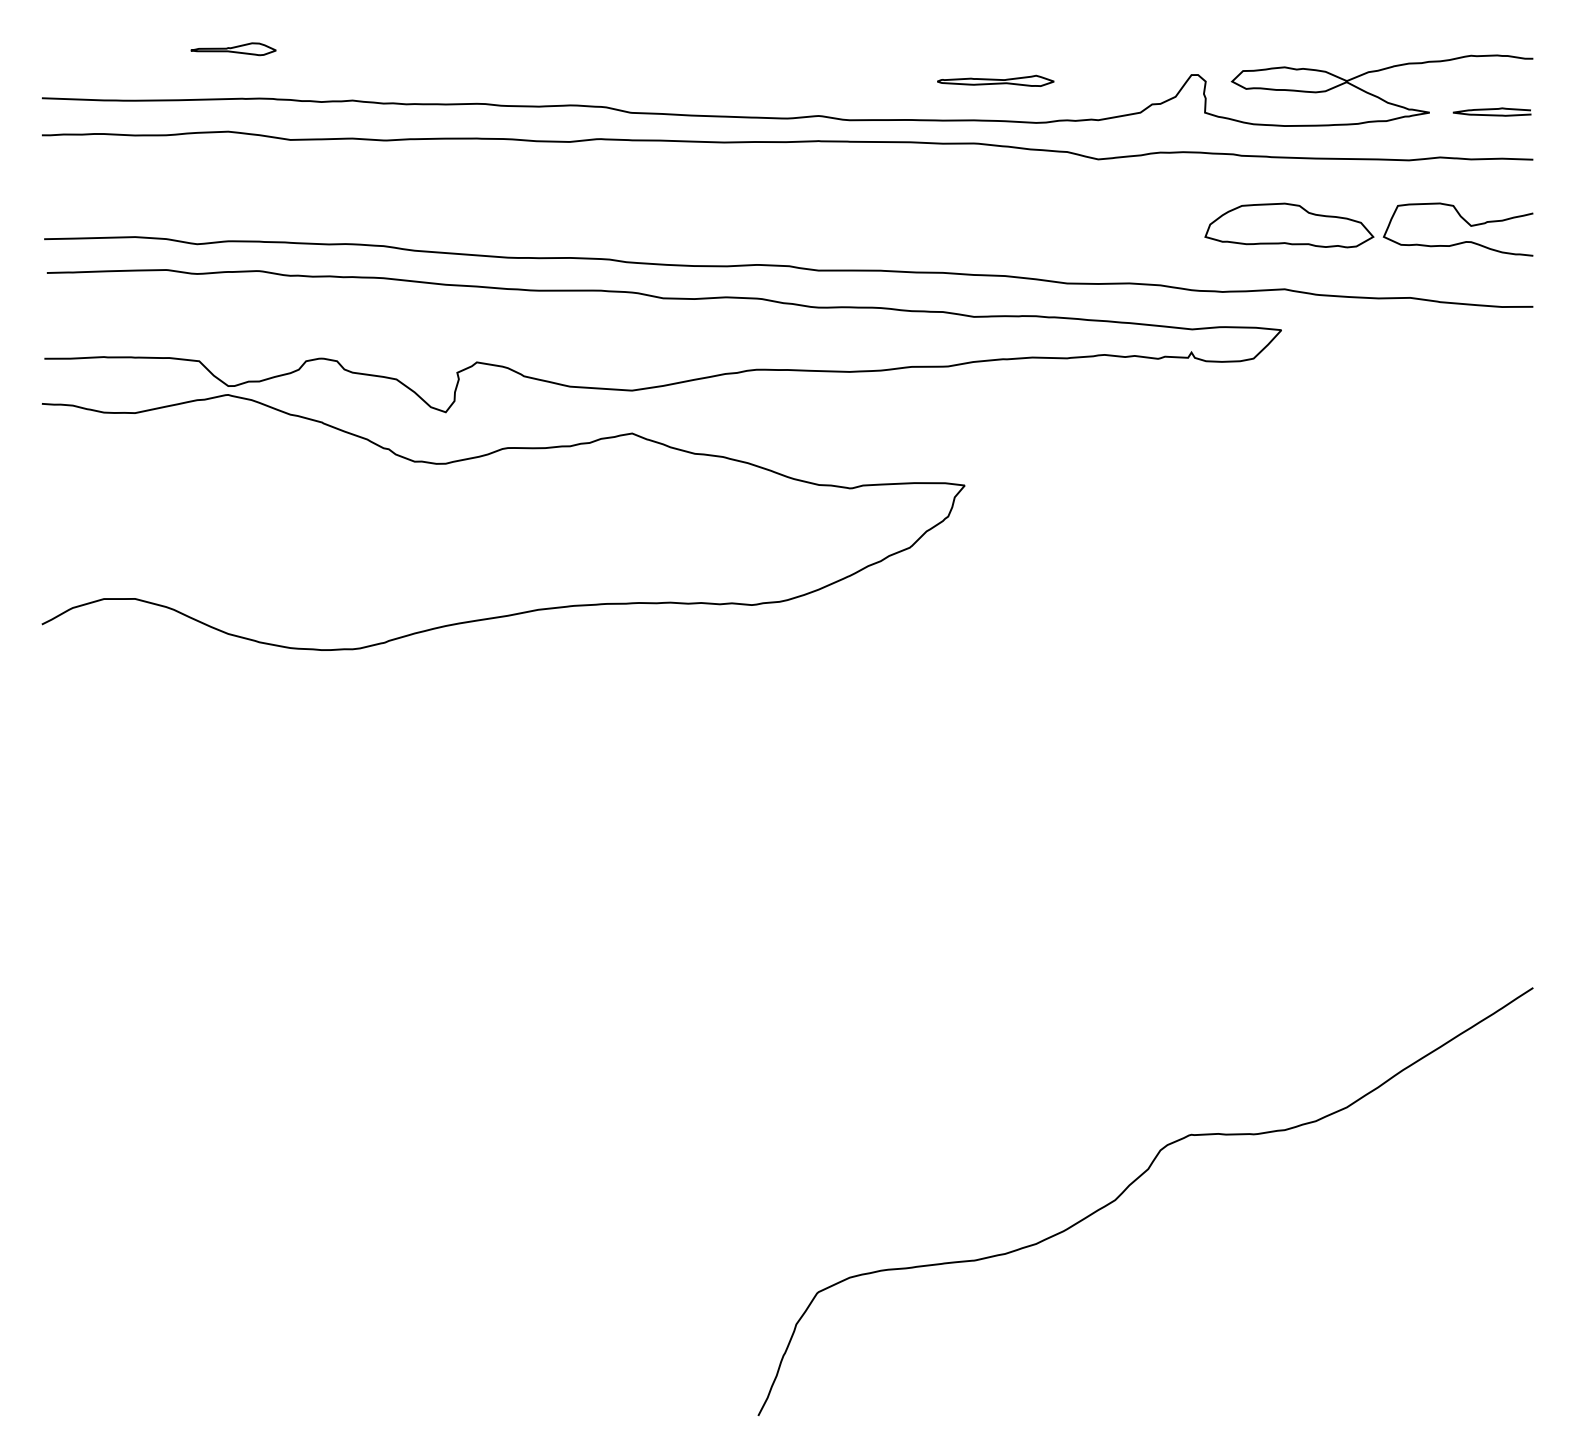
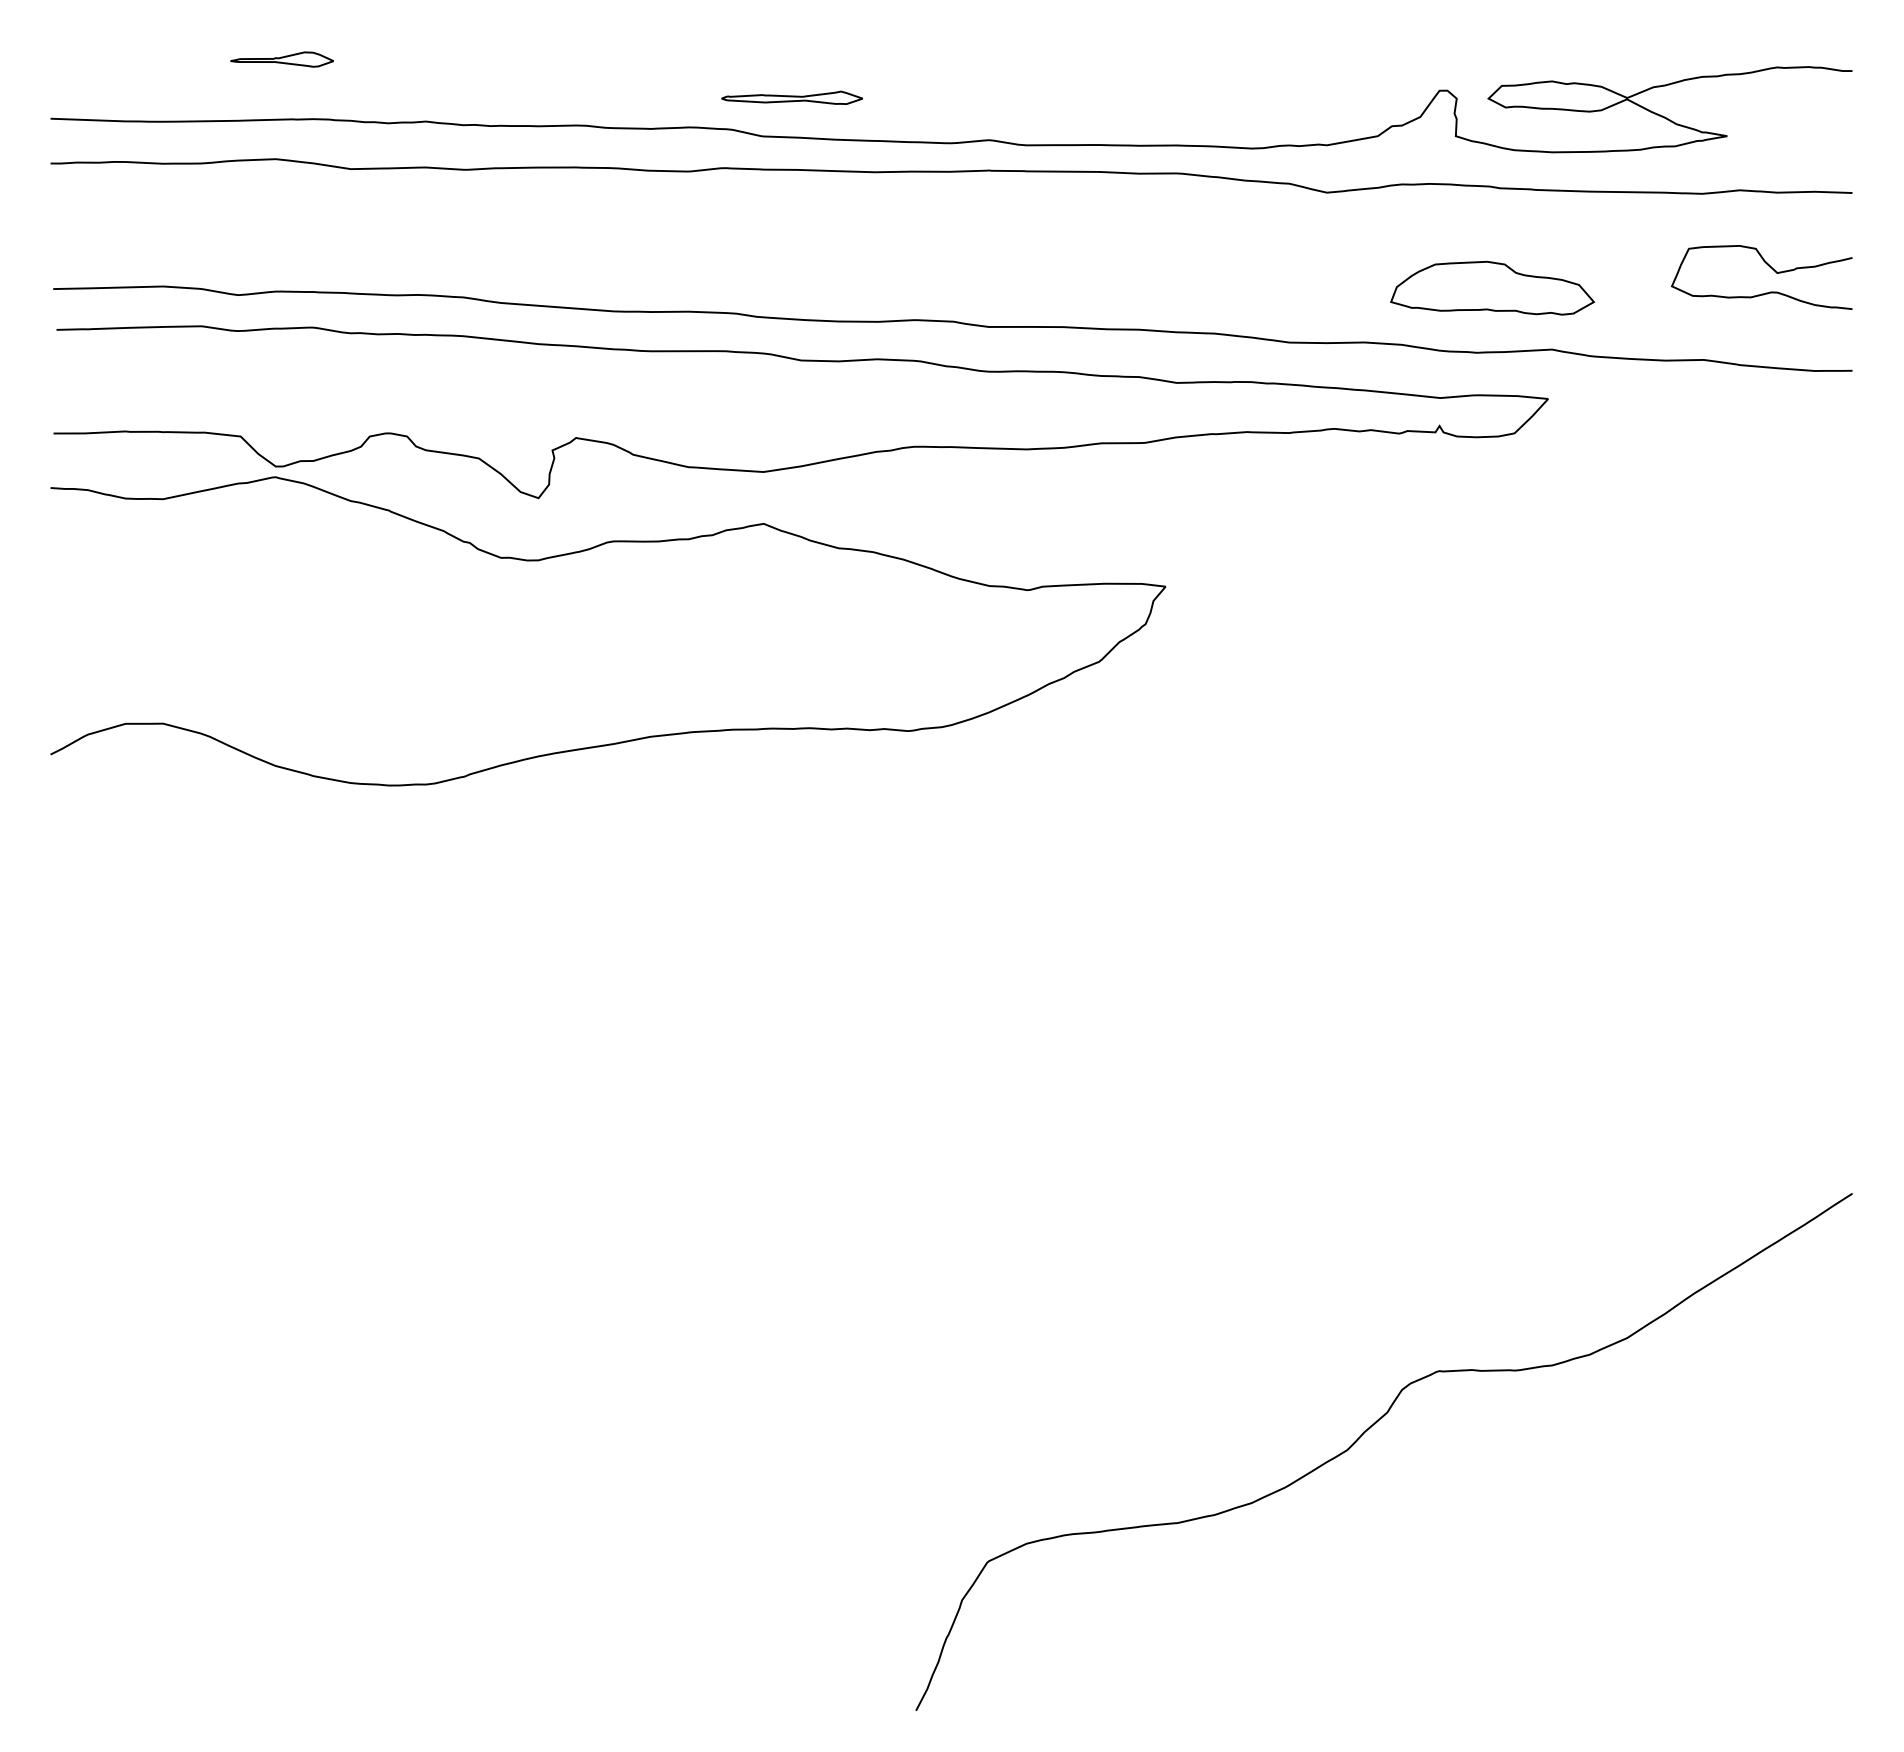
part: (995, 80) -> (791, 97), moved
curve: (1491, 110) -> (1801, 133), removed
part: (1289, 225) -> (1492, 288), moved

